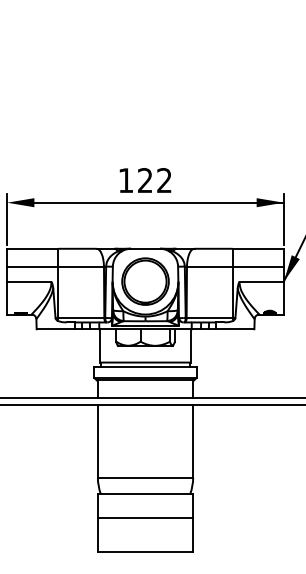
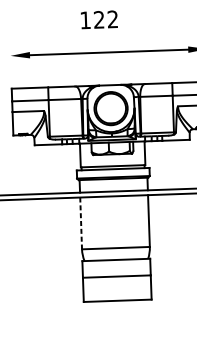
text: (145, 180) -> (99, 19), moved
line: (7, 219) -> (11, 67), removed
line: (97, 441) -> (80, 223), solid -> dashed

